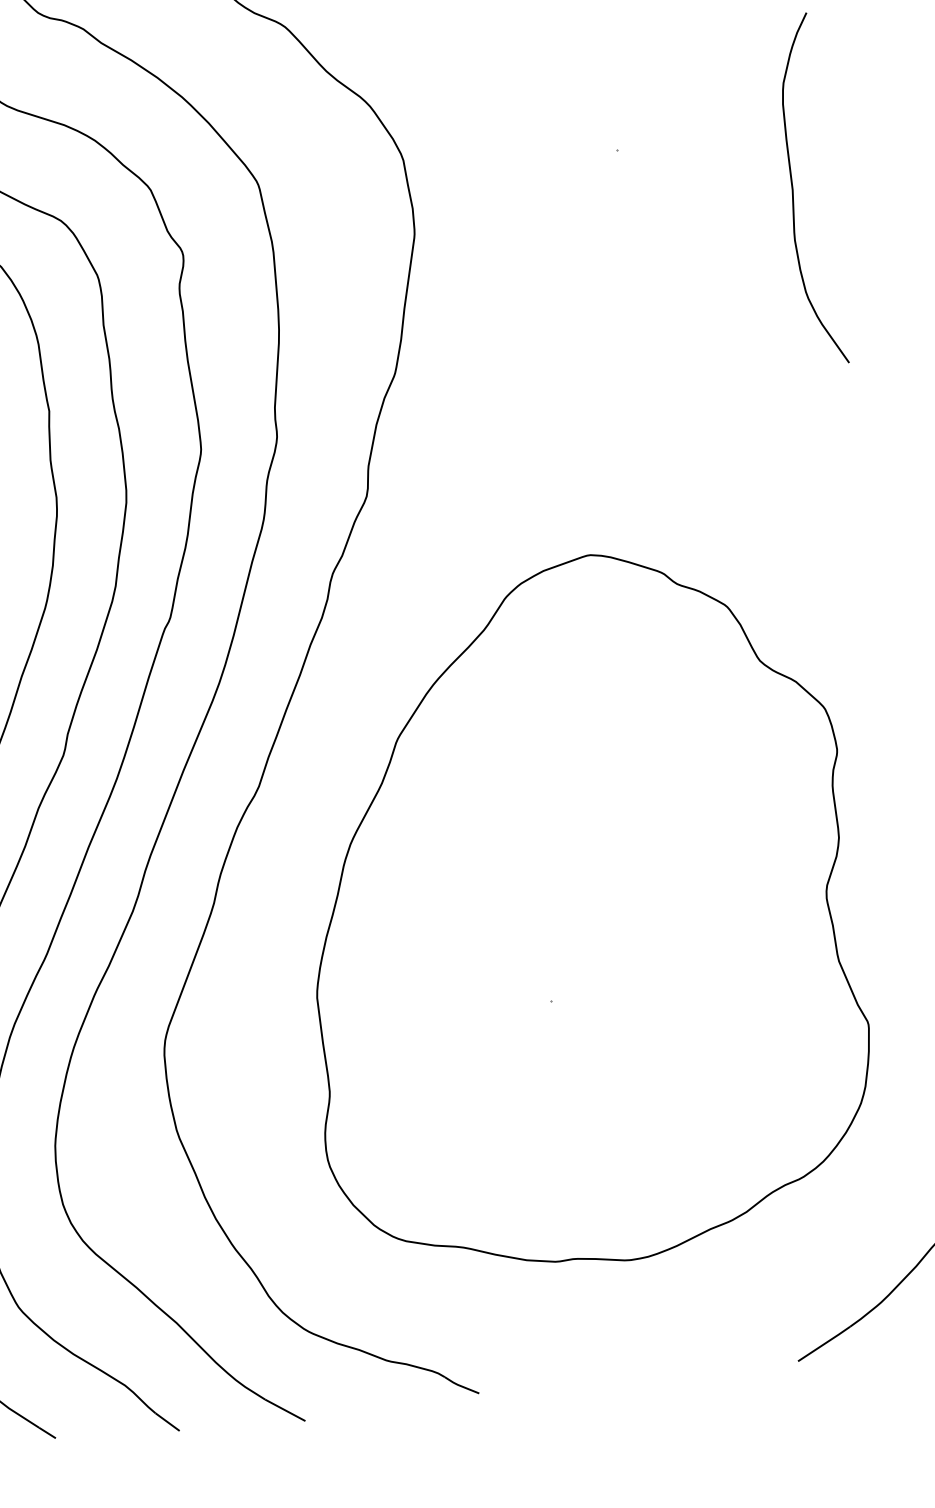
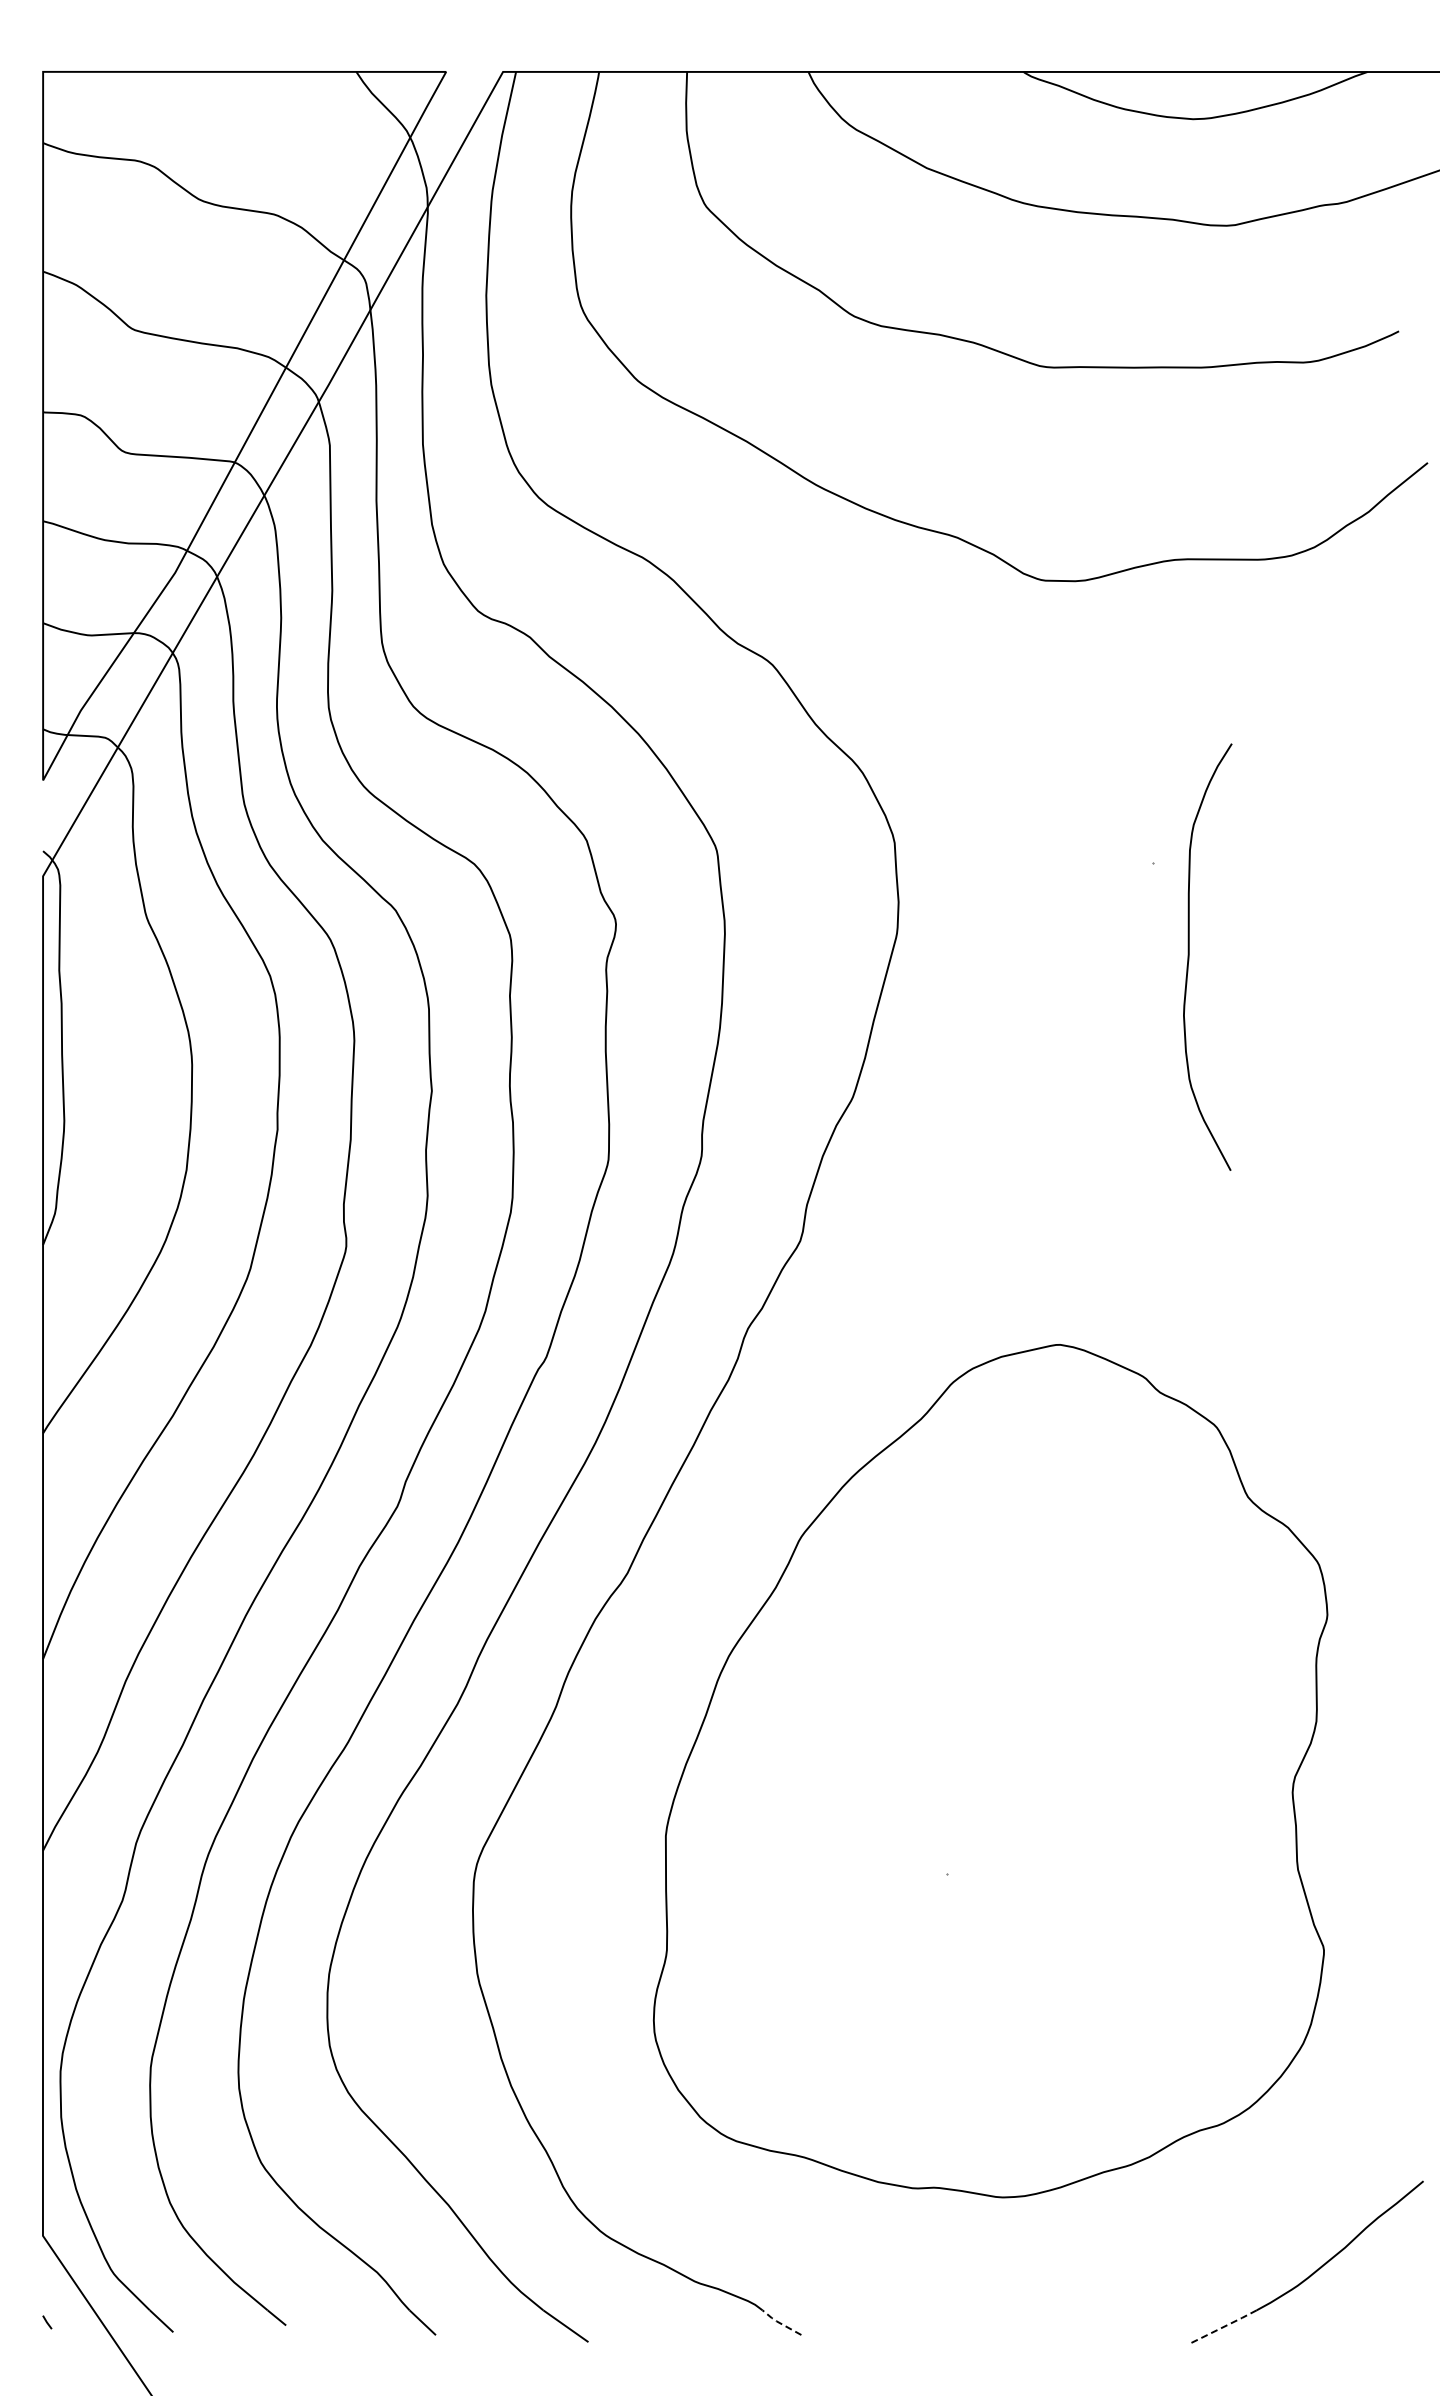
curve: (793, 191) -> (1189, 956), moved
line: (824, 1344) -> (1223, 2327), solid -> dashed
line: (460, 1385) -> (779, 2322), solid -> dashed

